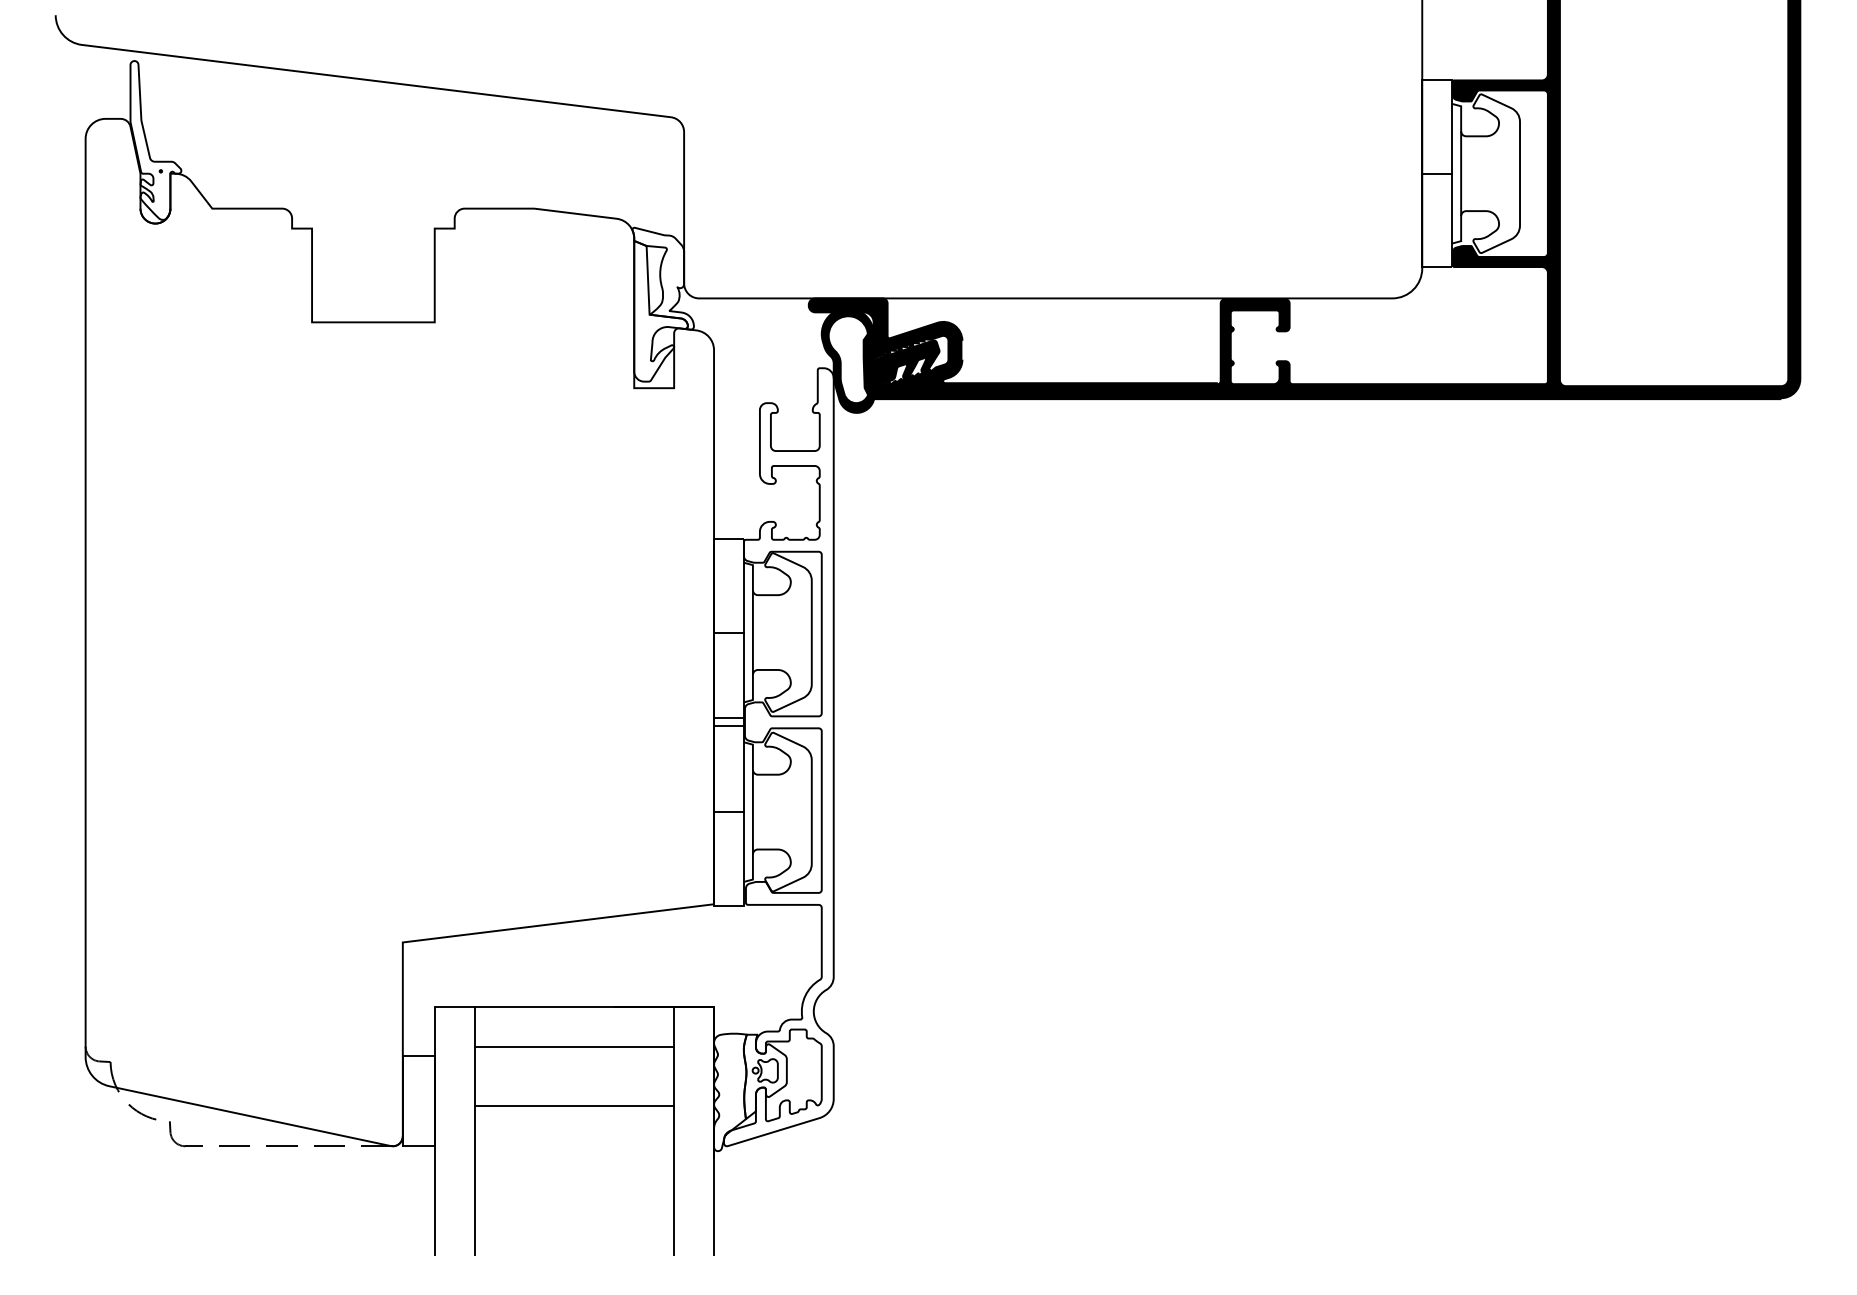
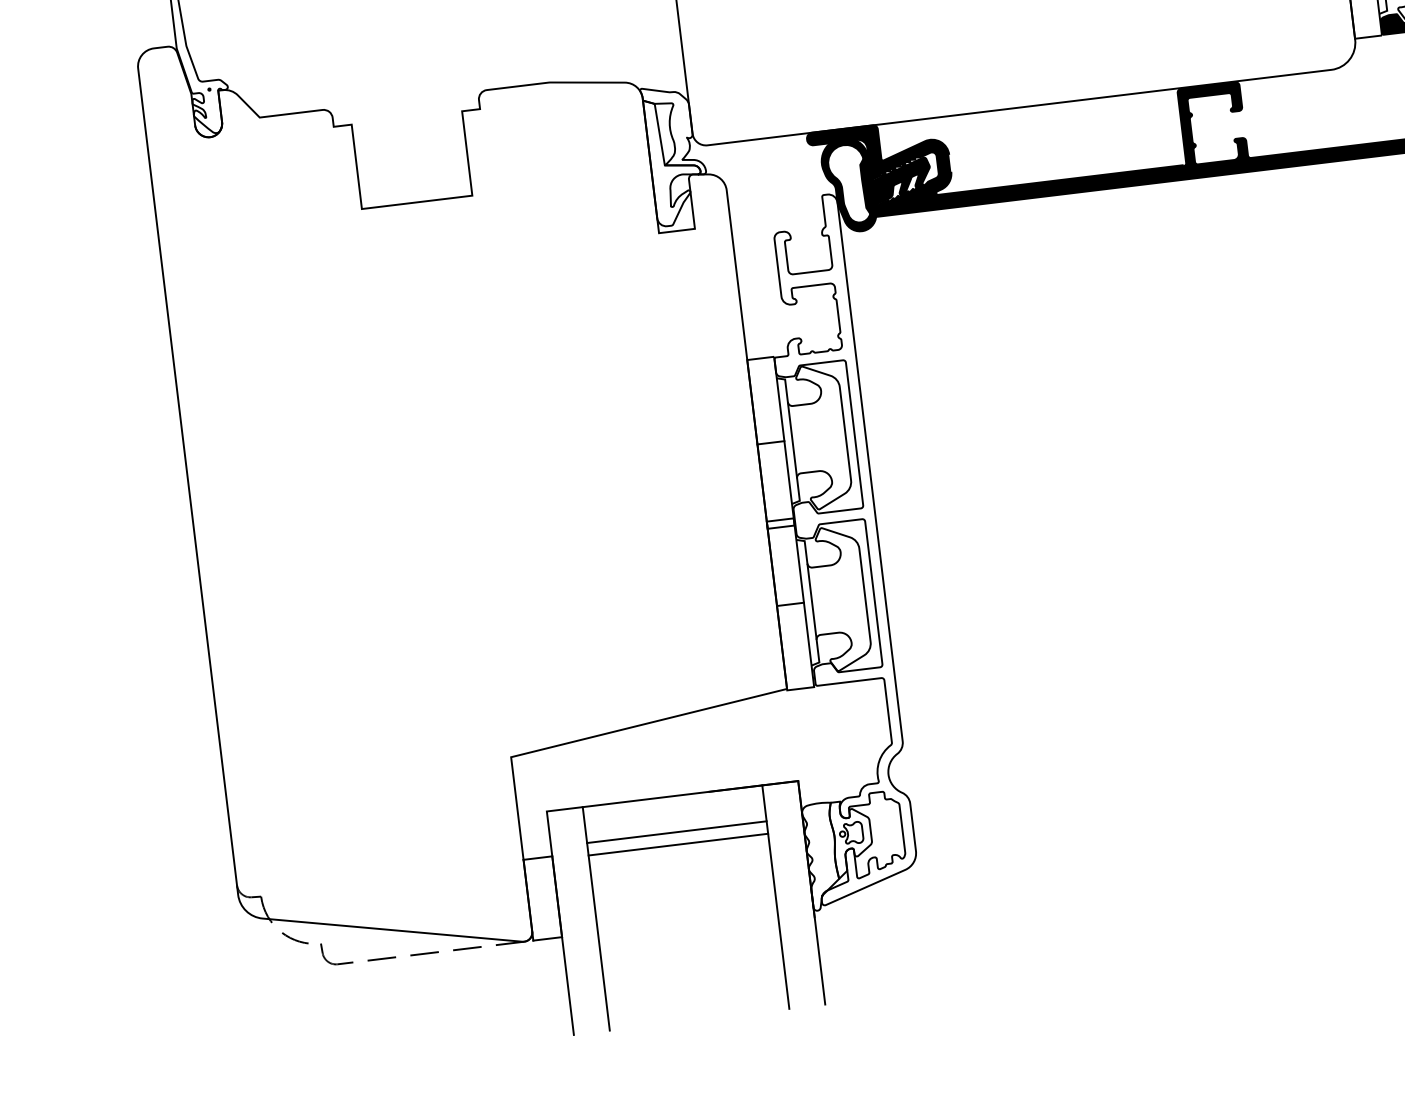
line: (574, 1106) -> (678, 844), moved

